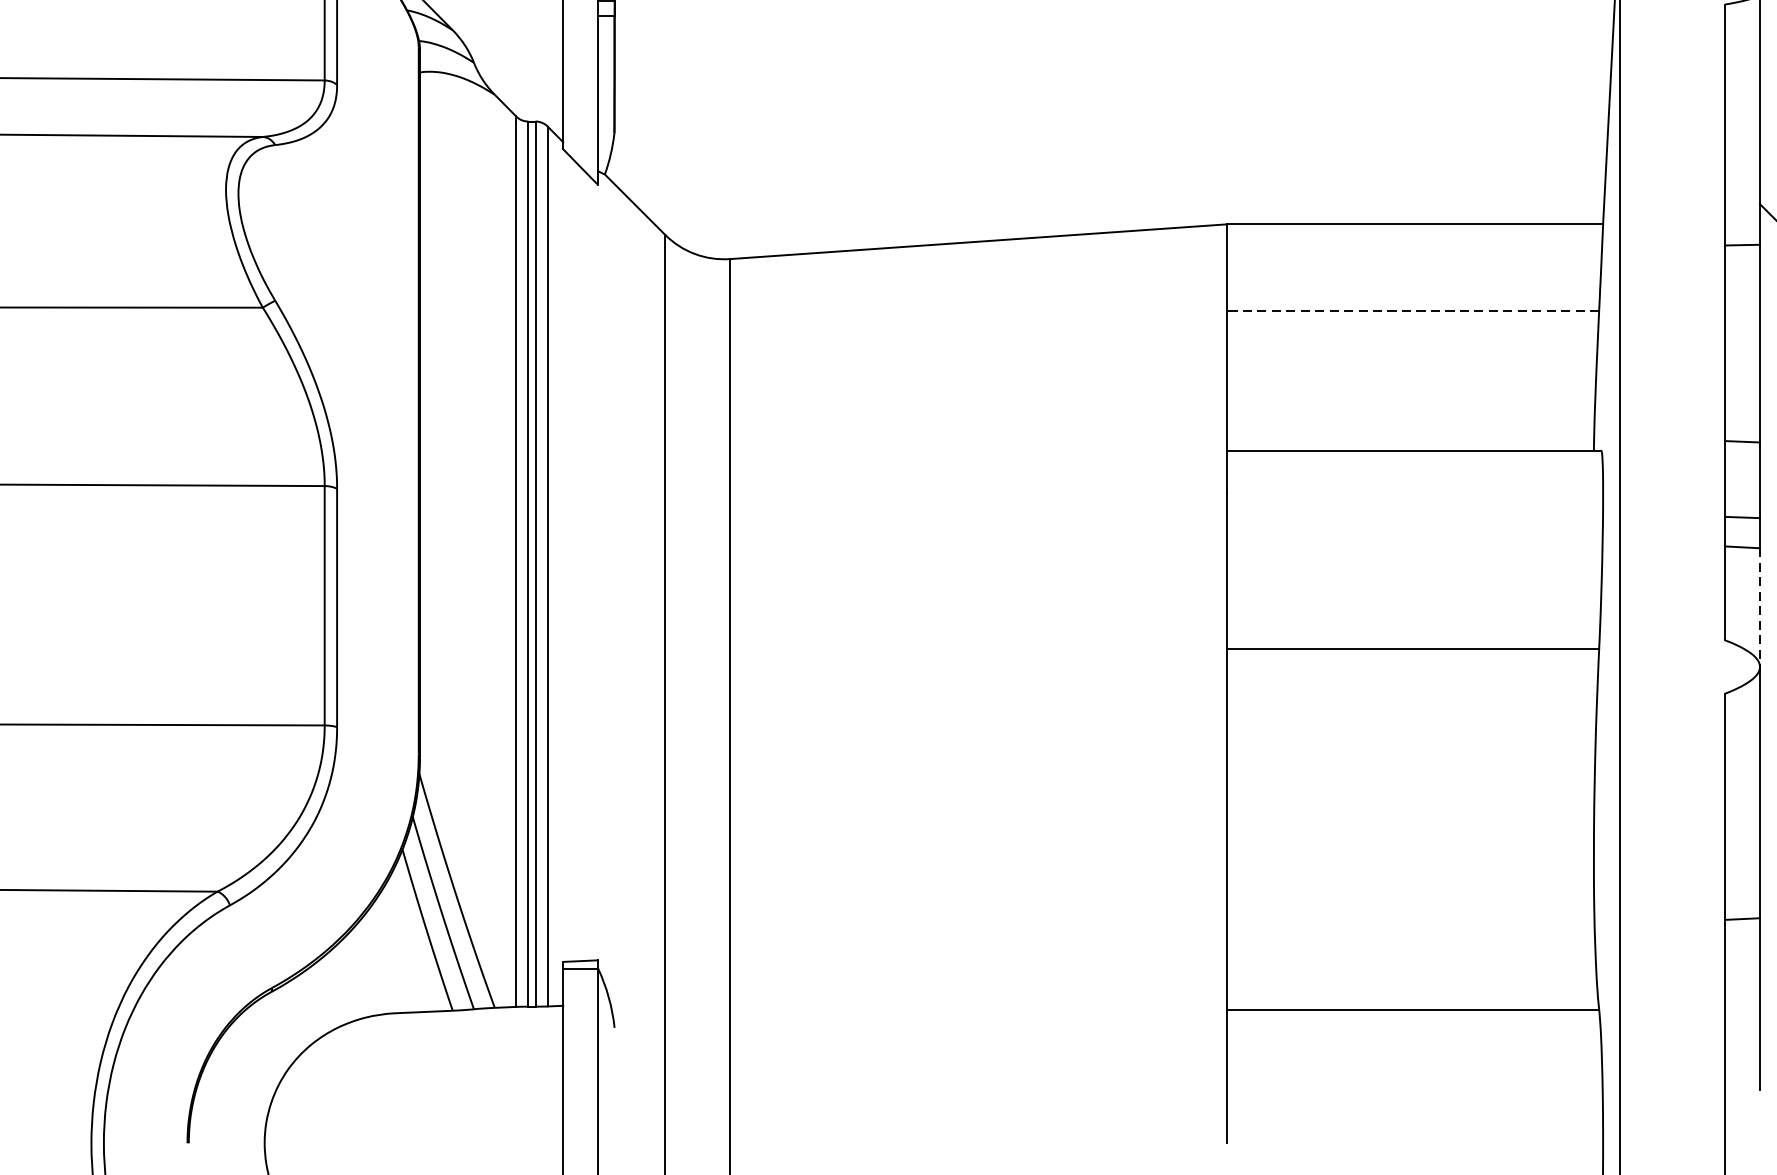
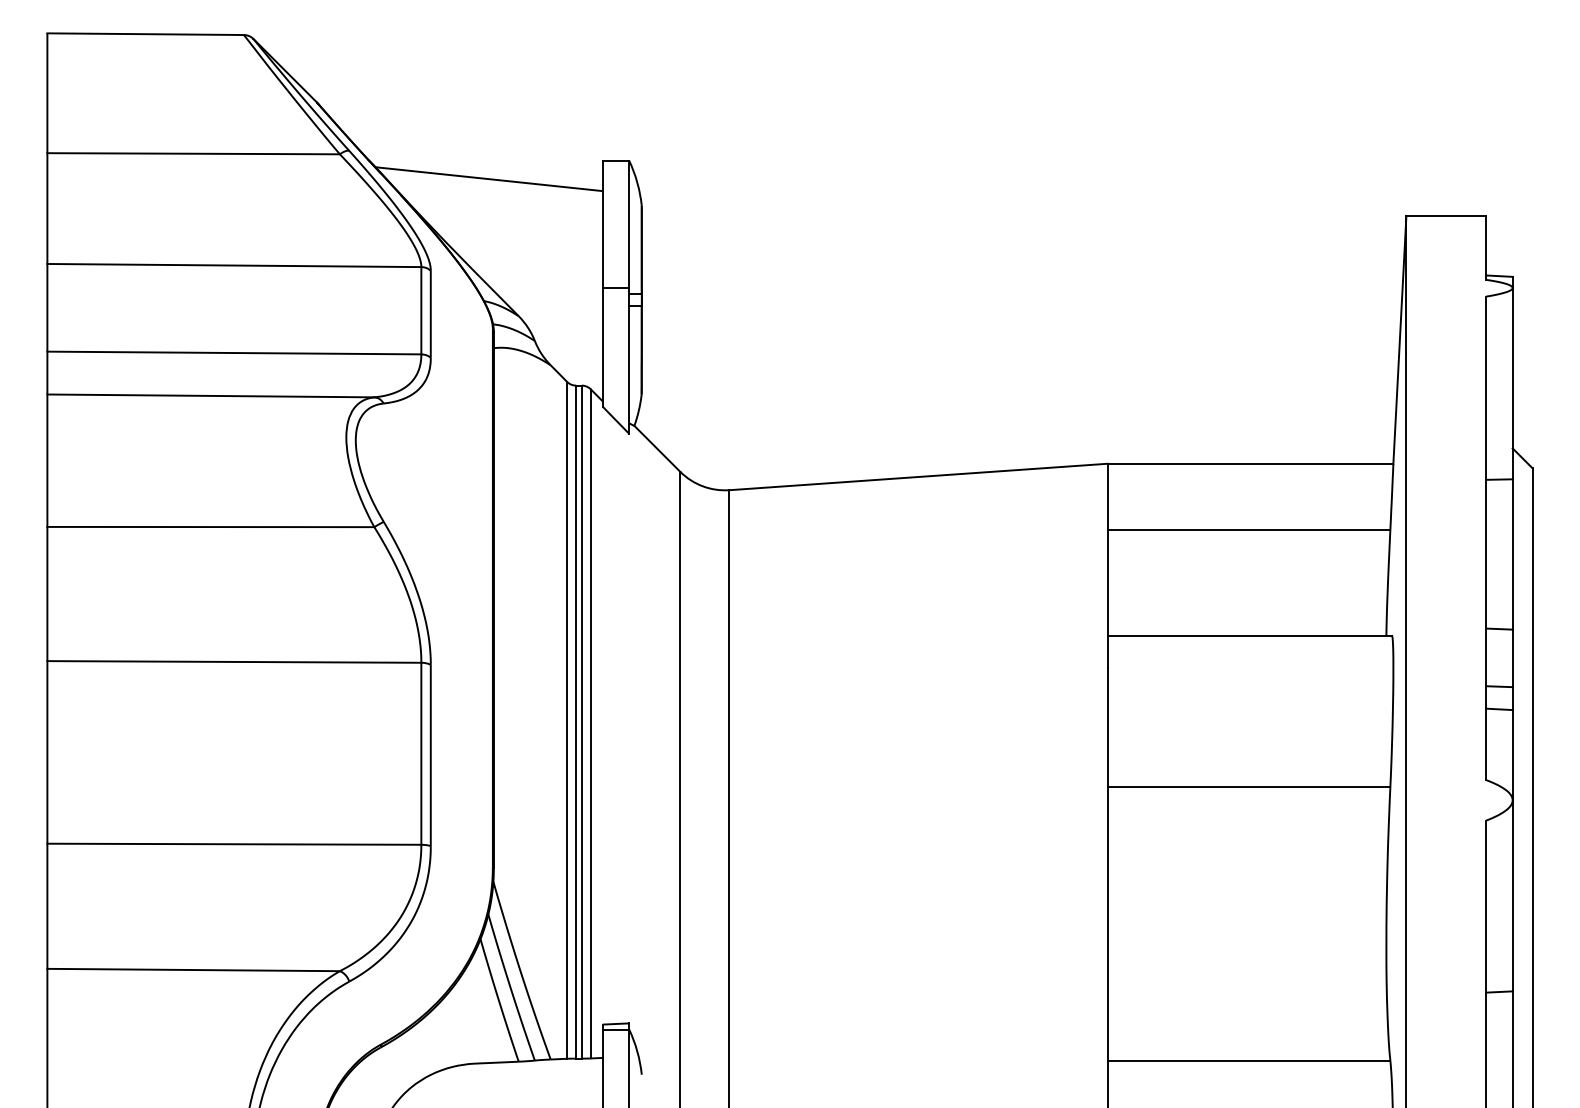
line: (1412, 310) -> (1248, 529), dashed -> solid
line: (1759, 608) -> (1512, 755), dashed -> solid

